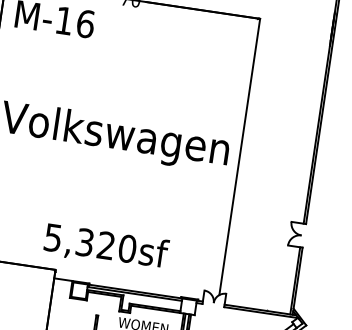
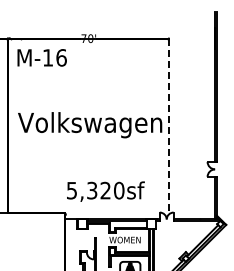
line: (239, 157) -> (169, 126), solid -> dashed
text: (105, 246) -> (105, 191), moved

